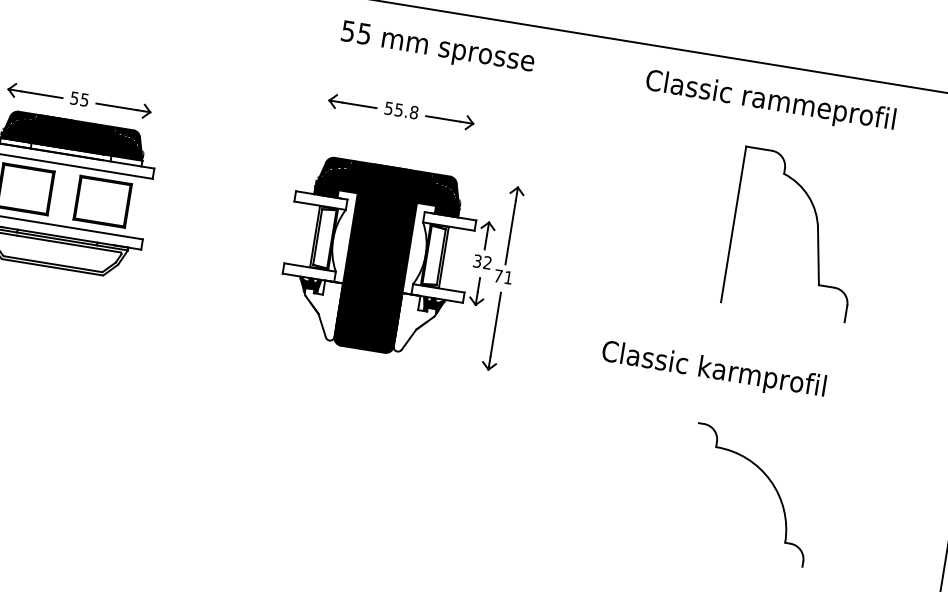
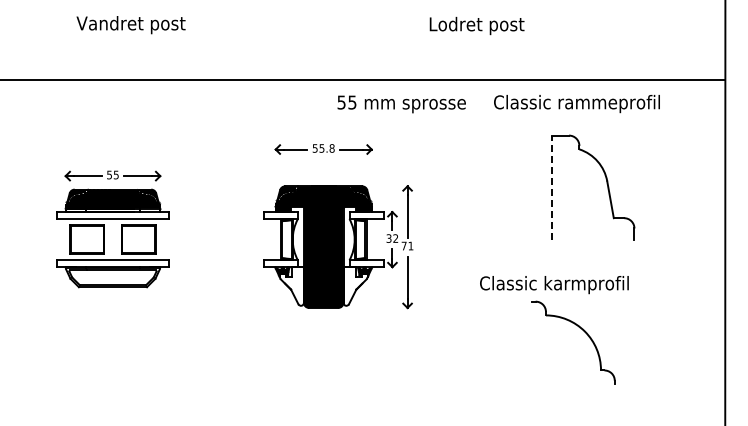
text: (437, 48) -> (401, 104), moved
text: (769, 102) -> (576, 104), moved
line: (733, 224) -> (551, 187), solid -> dashed
part: (768, 480) -> (583, 331), moved

